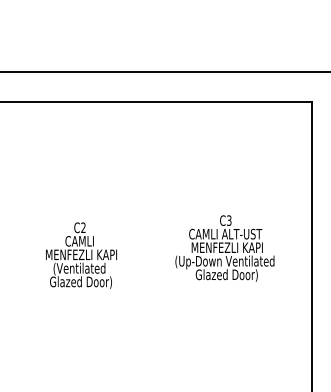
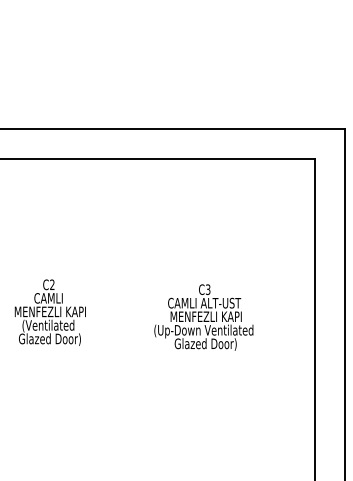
text: (224, 248) -> (203, 317), moved
text: (80, 255) -> (49, 312), moved

